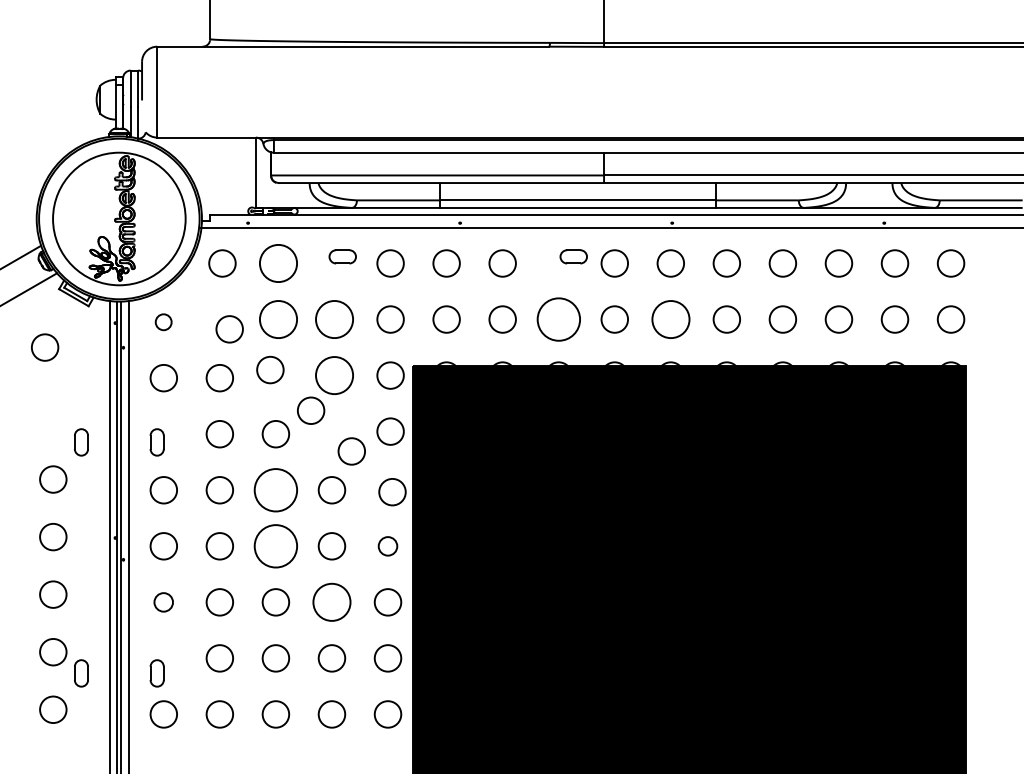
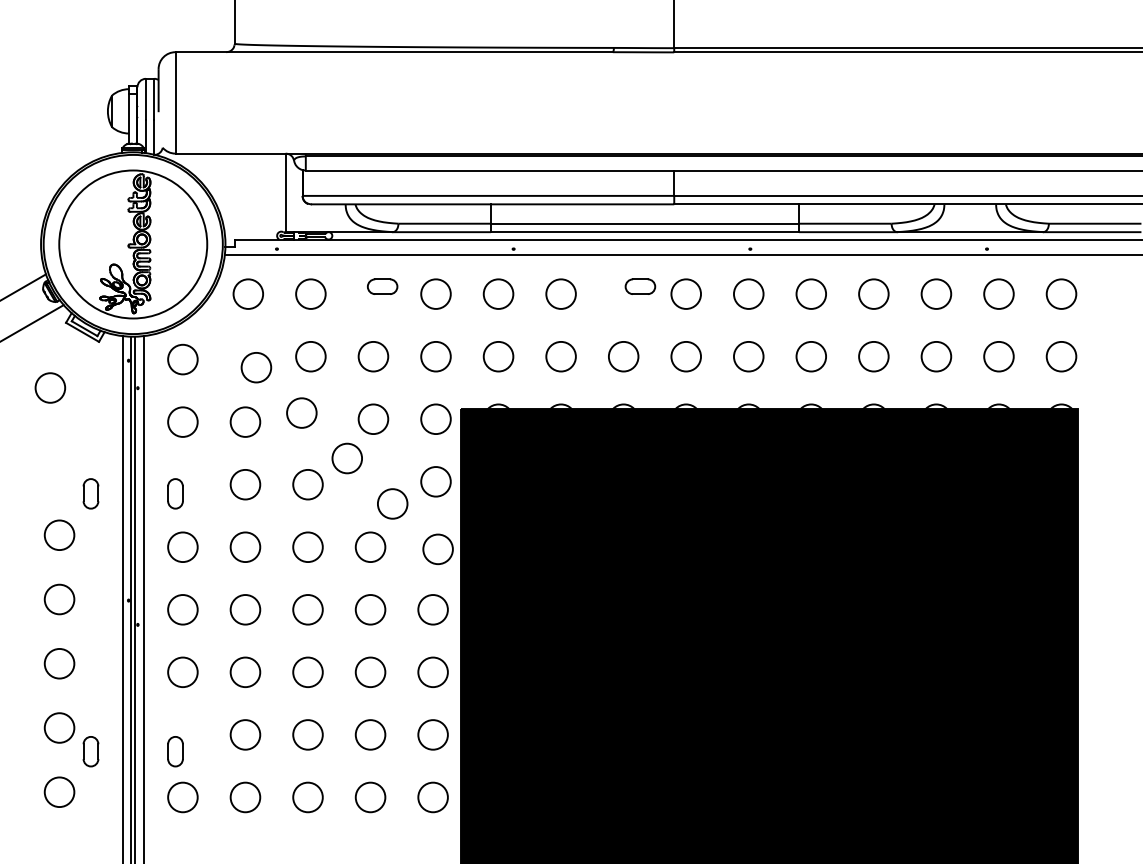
circle: (278, 263) -> (310, 294), size x0.71
circle: (278, 319) -> (310, 356), size x0.71
circle: (334, 319) -> (373, 356), size x0.71
circle: (558, 319) -> (623, 356), size x0.62
circle: (670, 319) -> (748, 356), size x0.71
circle: (163, 322) -> (182, 360), size x1.67
circle: (334, 375) -> (373, 419), size x0.71
circle: (275, 490) -> (307, 547), size x0.62
circle: (275, 546) -> (307, 610), size x0.62
circle: (387, 546) -> (432, 610), size x1.43
circle: (163, 602) -> (182, 672), size x1.43
circle: (331, 602) -> (370, 672), size x0.71

